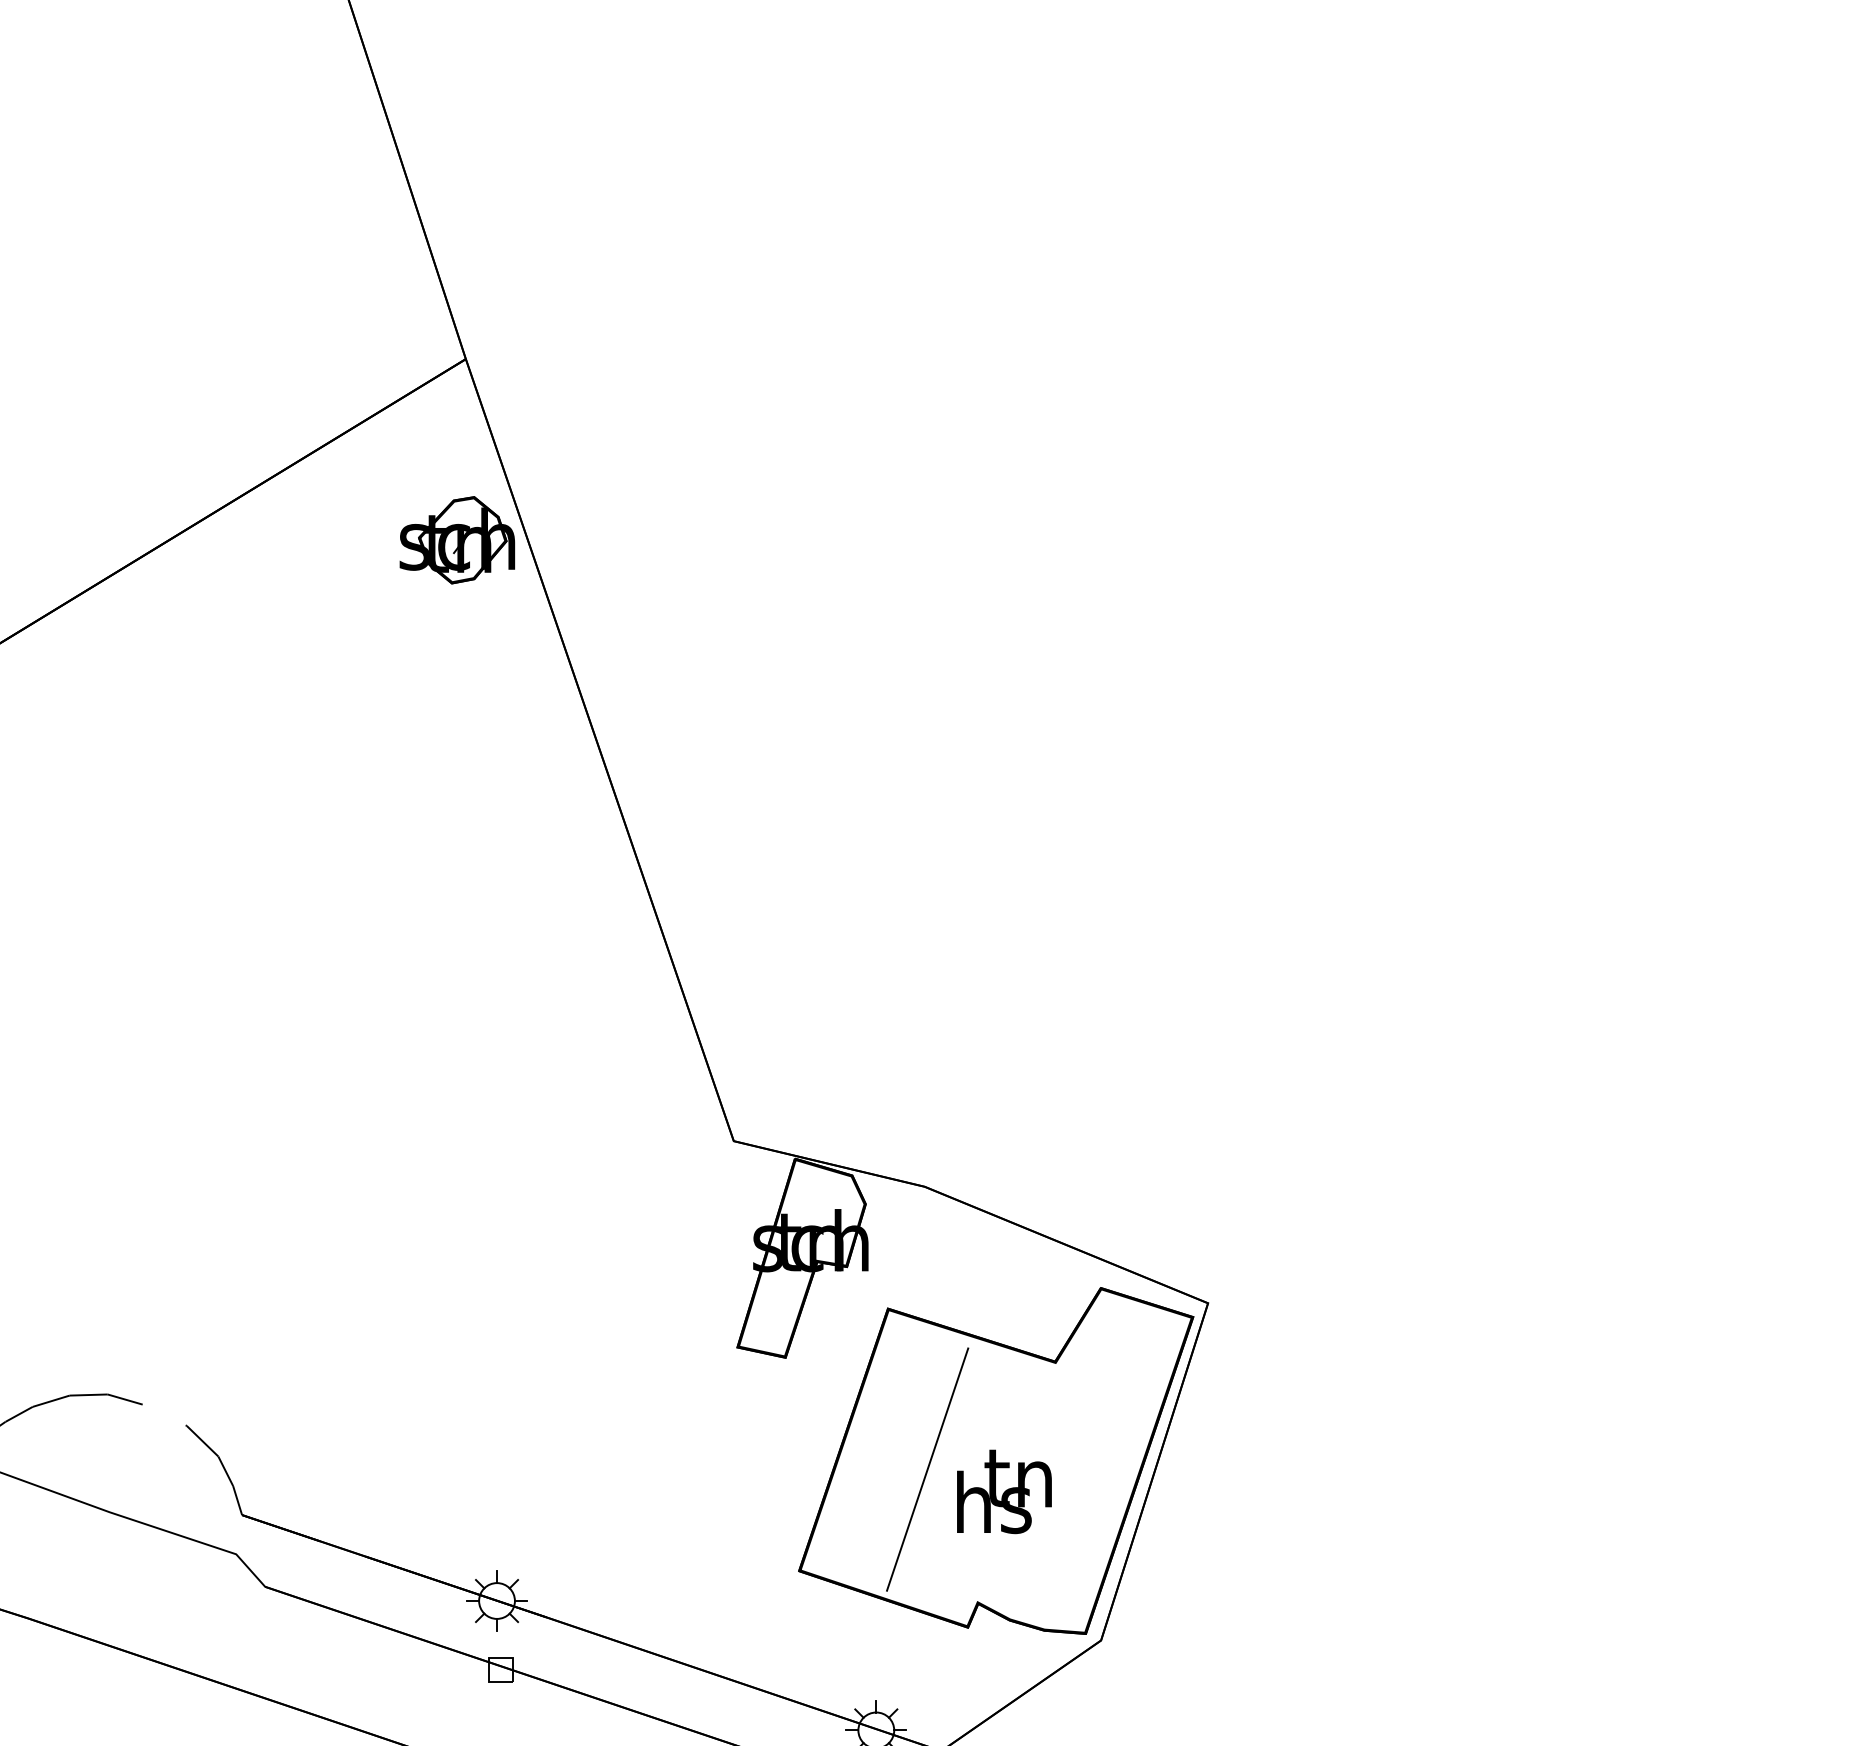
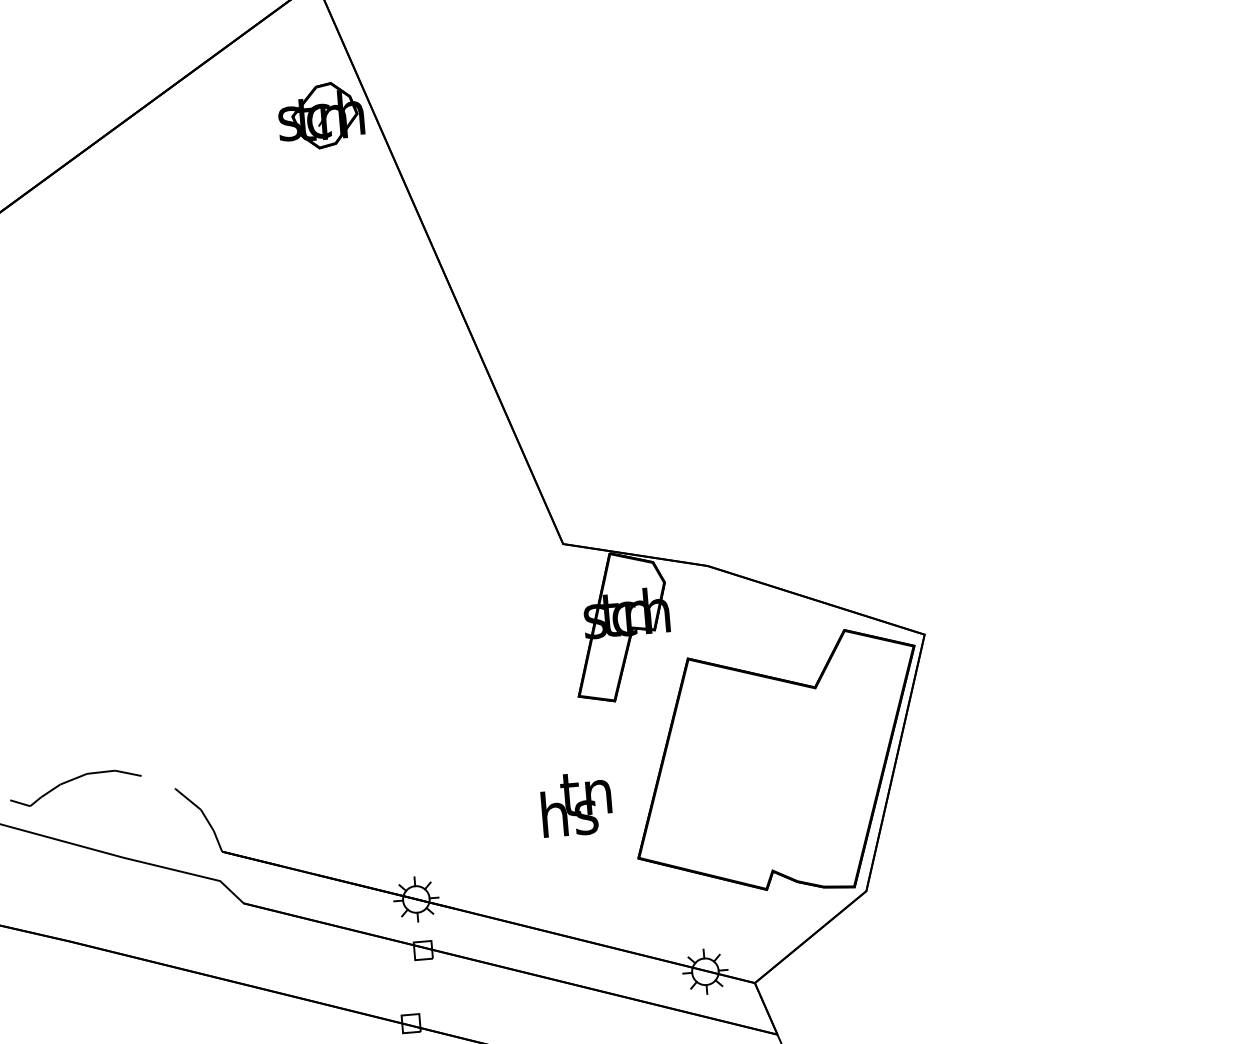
line: (927, 1469) -> (727, 775), removed
text: (1004, 1491) -> (576, 804), moved

